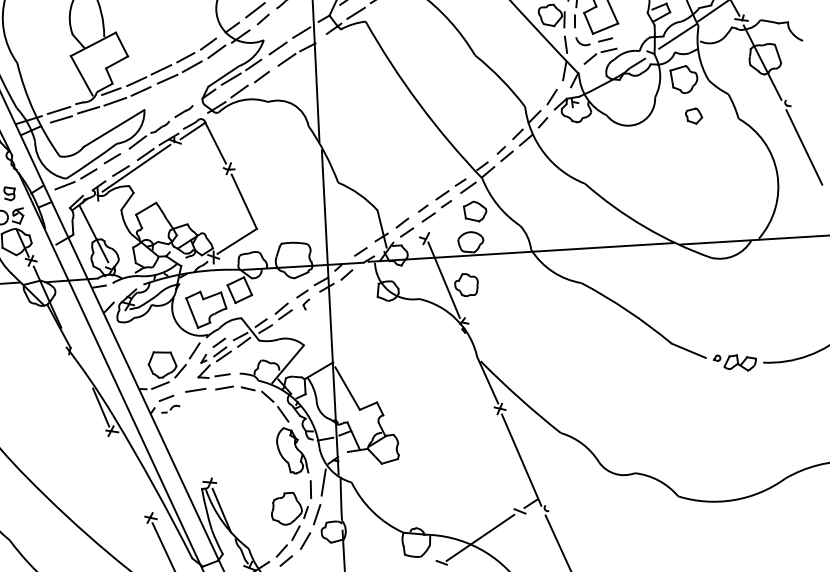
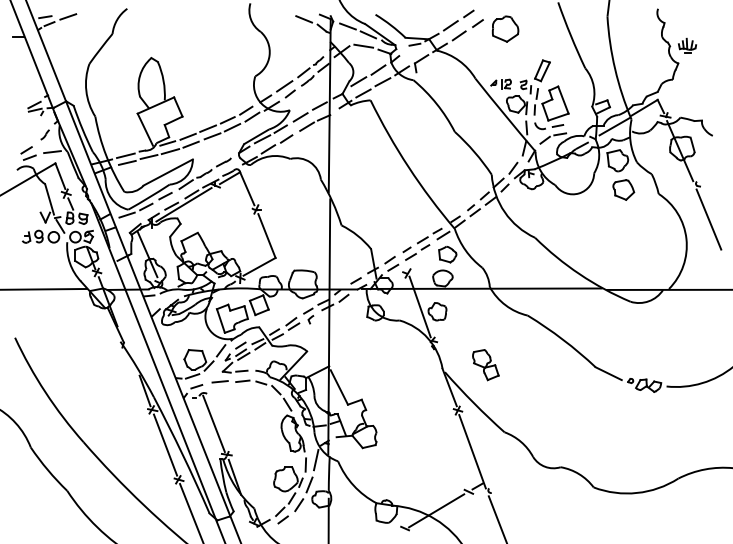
part: (693, 115) -> (623, 189), size x1.67
part: (531, 349) -> (485, 365), added
line: (190, 443) -> (213, 423), added
line: (131, 474) -> (165, 444), added

